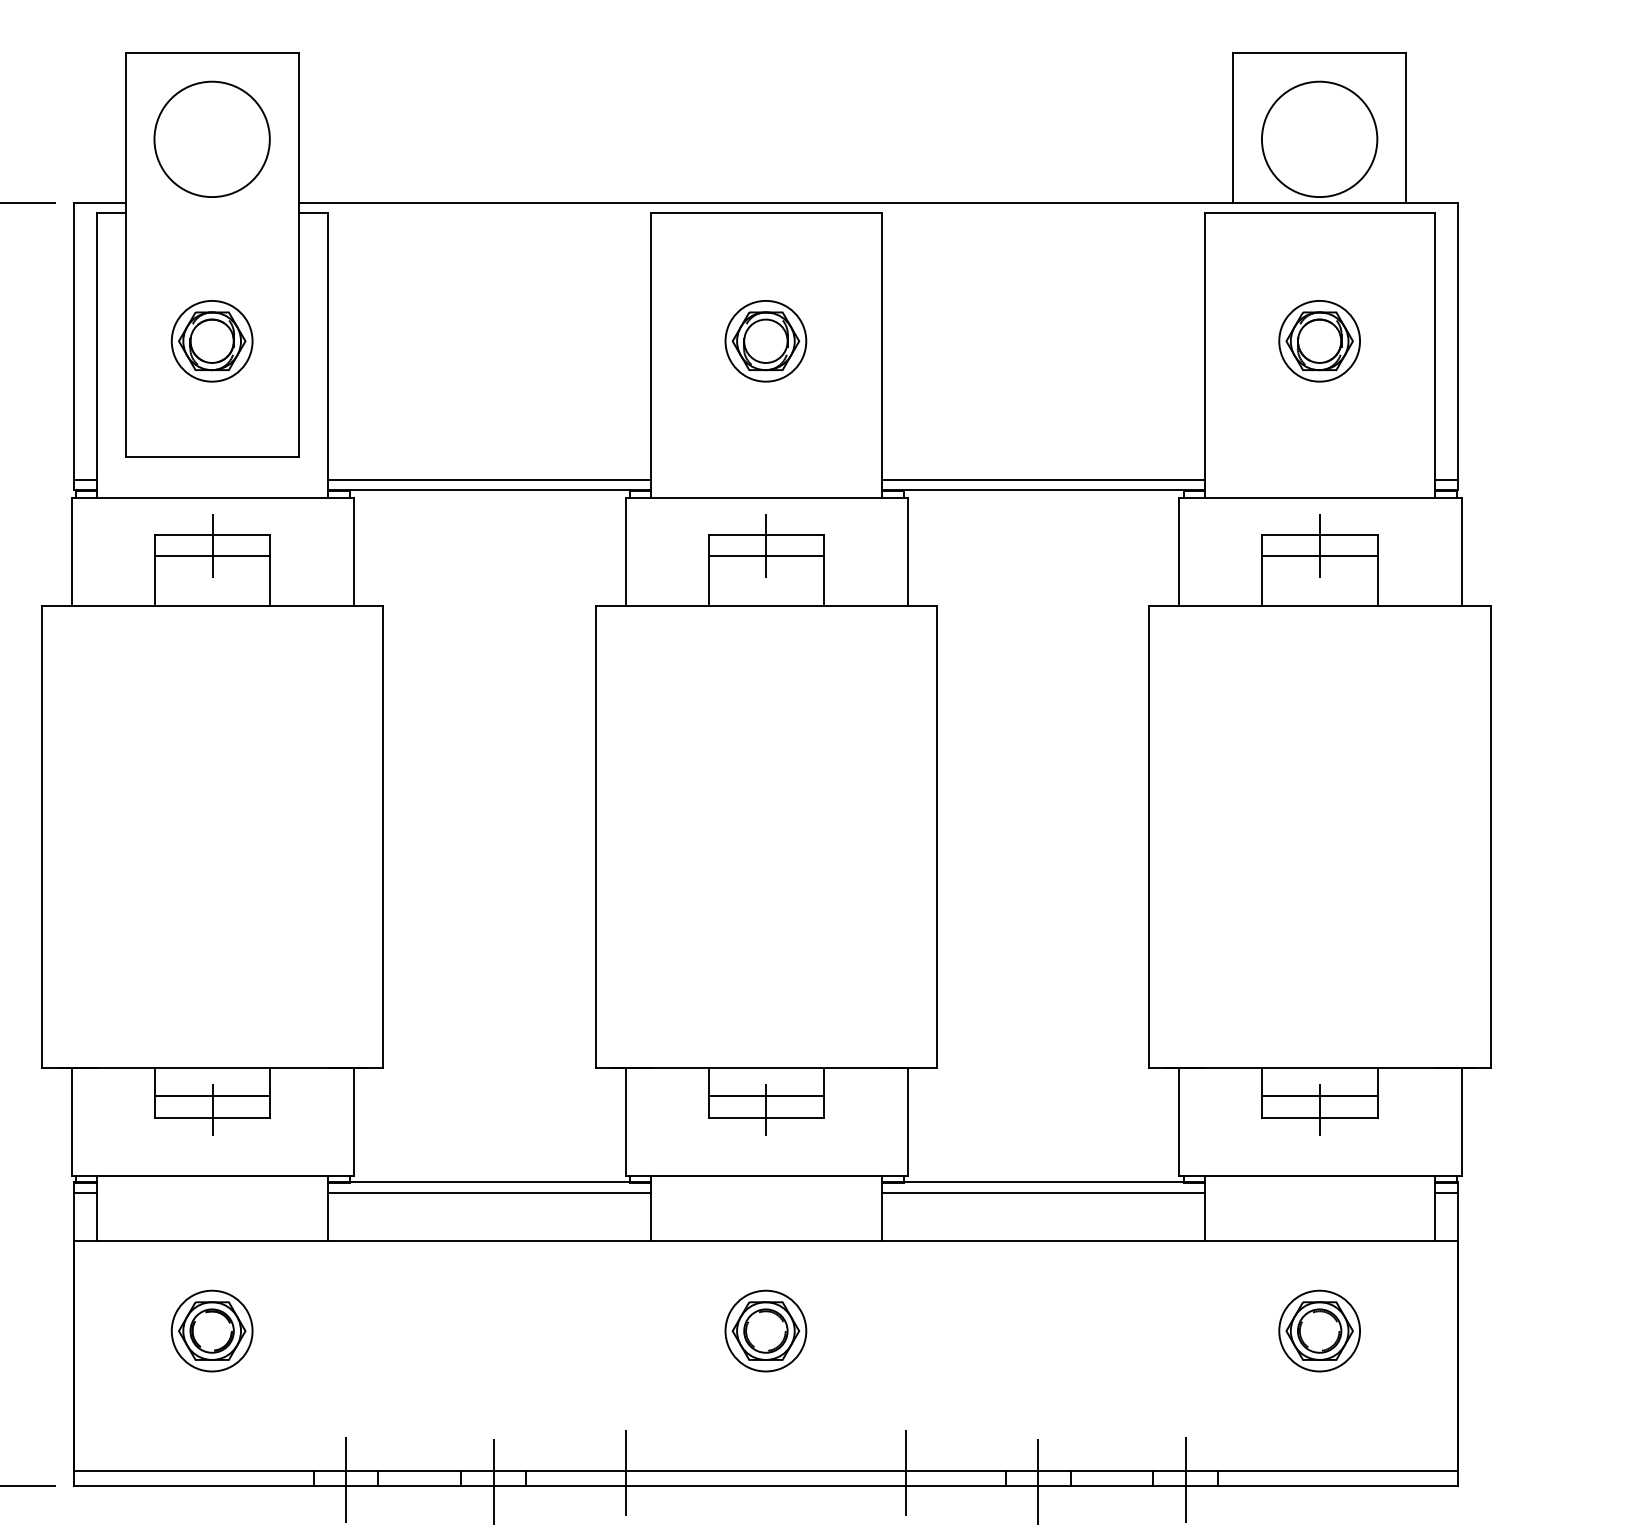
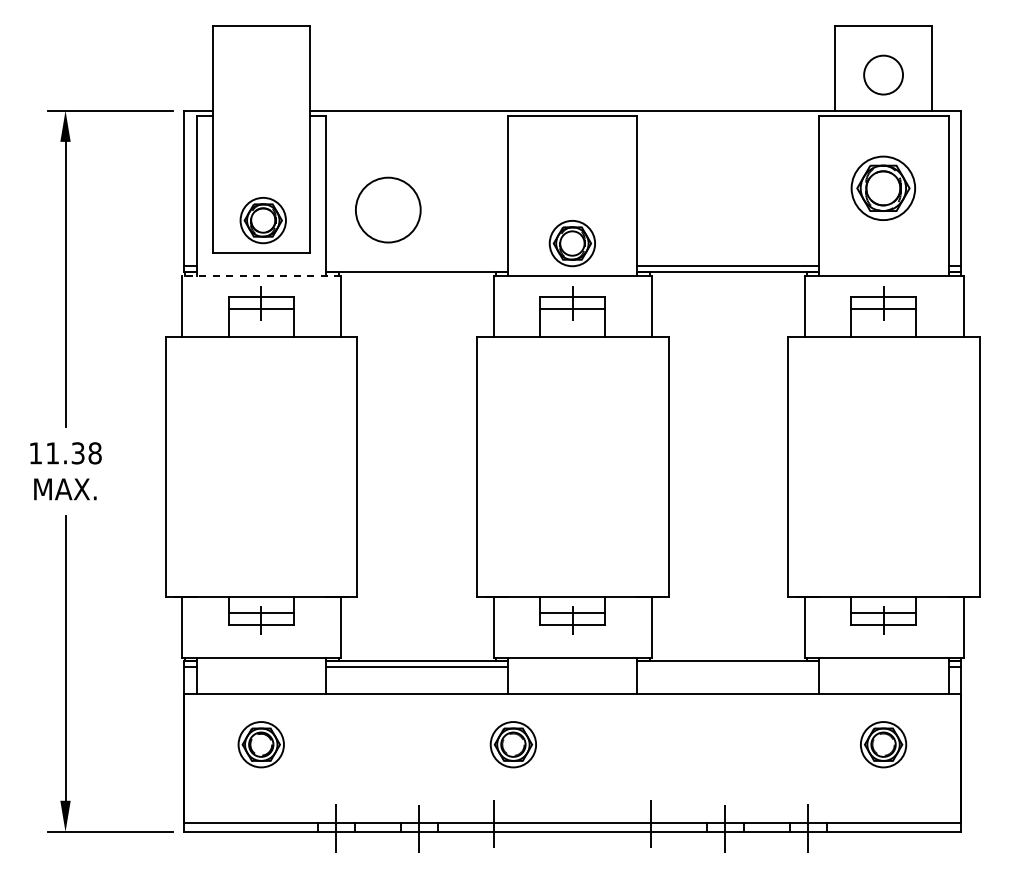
circle: (212, 138) -> (388, 209), moved
circle: (1319, 138) -> (883, 74), size x0.6
part: (210, 341) -> (262, 220), moved
part: (764, 341) -> (571, 243), moved
part: (1319, 341) -> (883, 188), size x1.4
line: (488, 480) -> (416, 266), removed
line: (212, 497) -> (261, 276), solid -> dashed
line: (1041, 1191) -> (727, 666), removed
part: (764, 1330) -> (512, 744), moved

